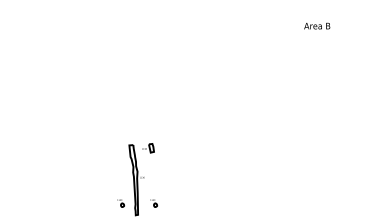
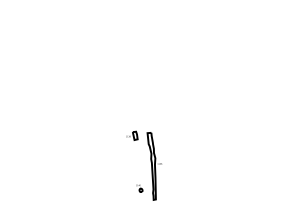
part: (148, 148) -> (132, 136), moved
part: (153, 203) -> (170, 188), removed

